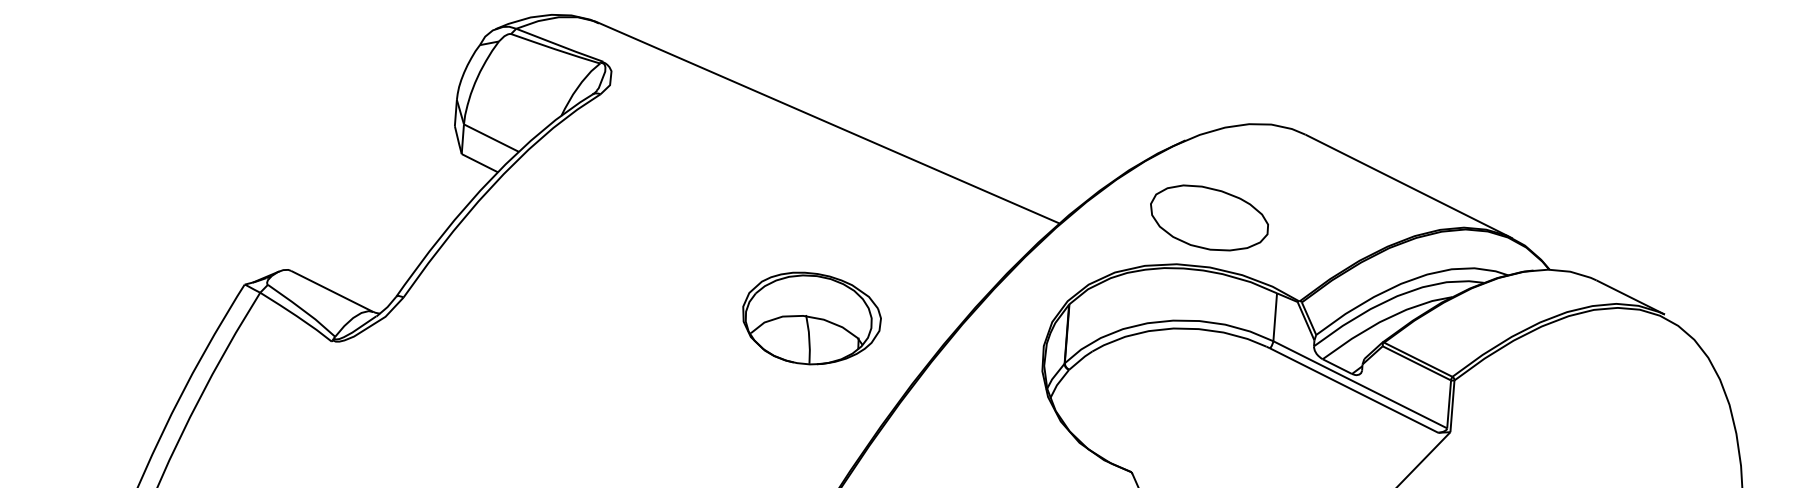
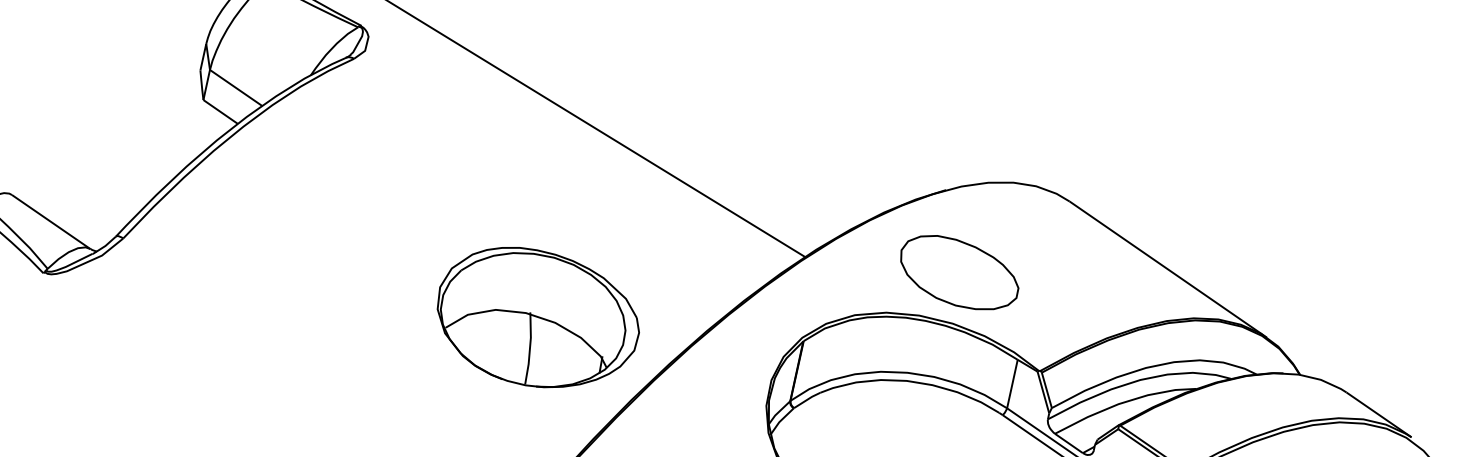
part: (811, 318) -> (537, 318), size x1.43

